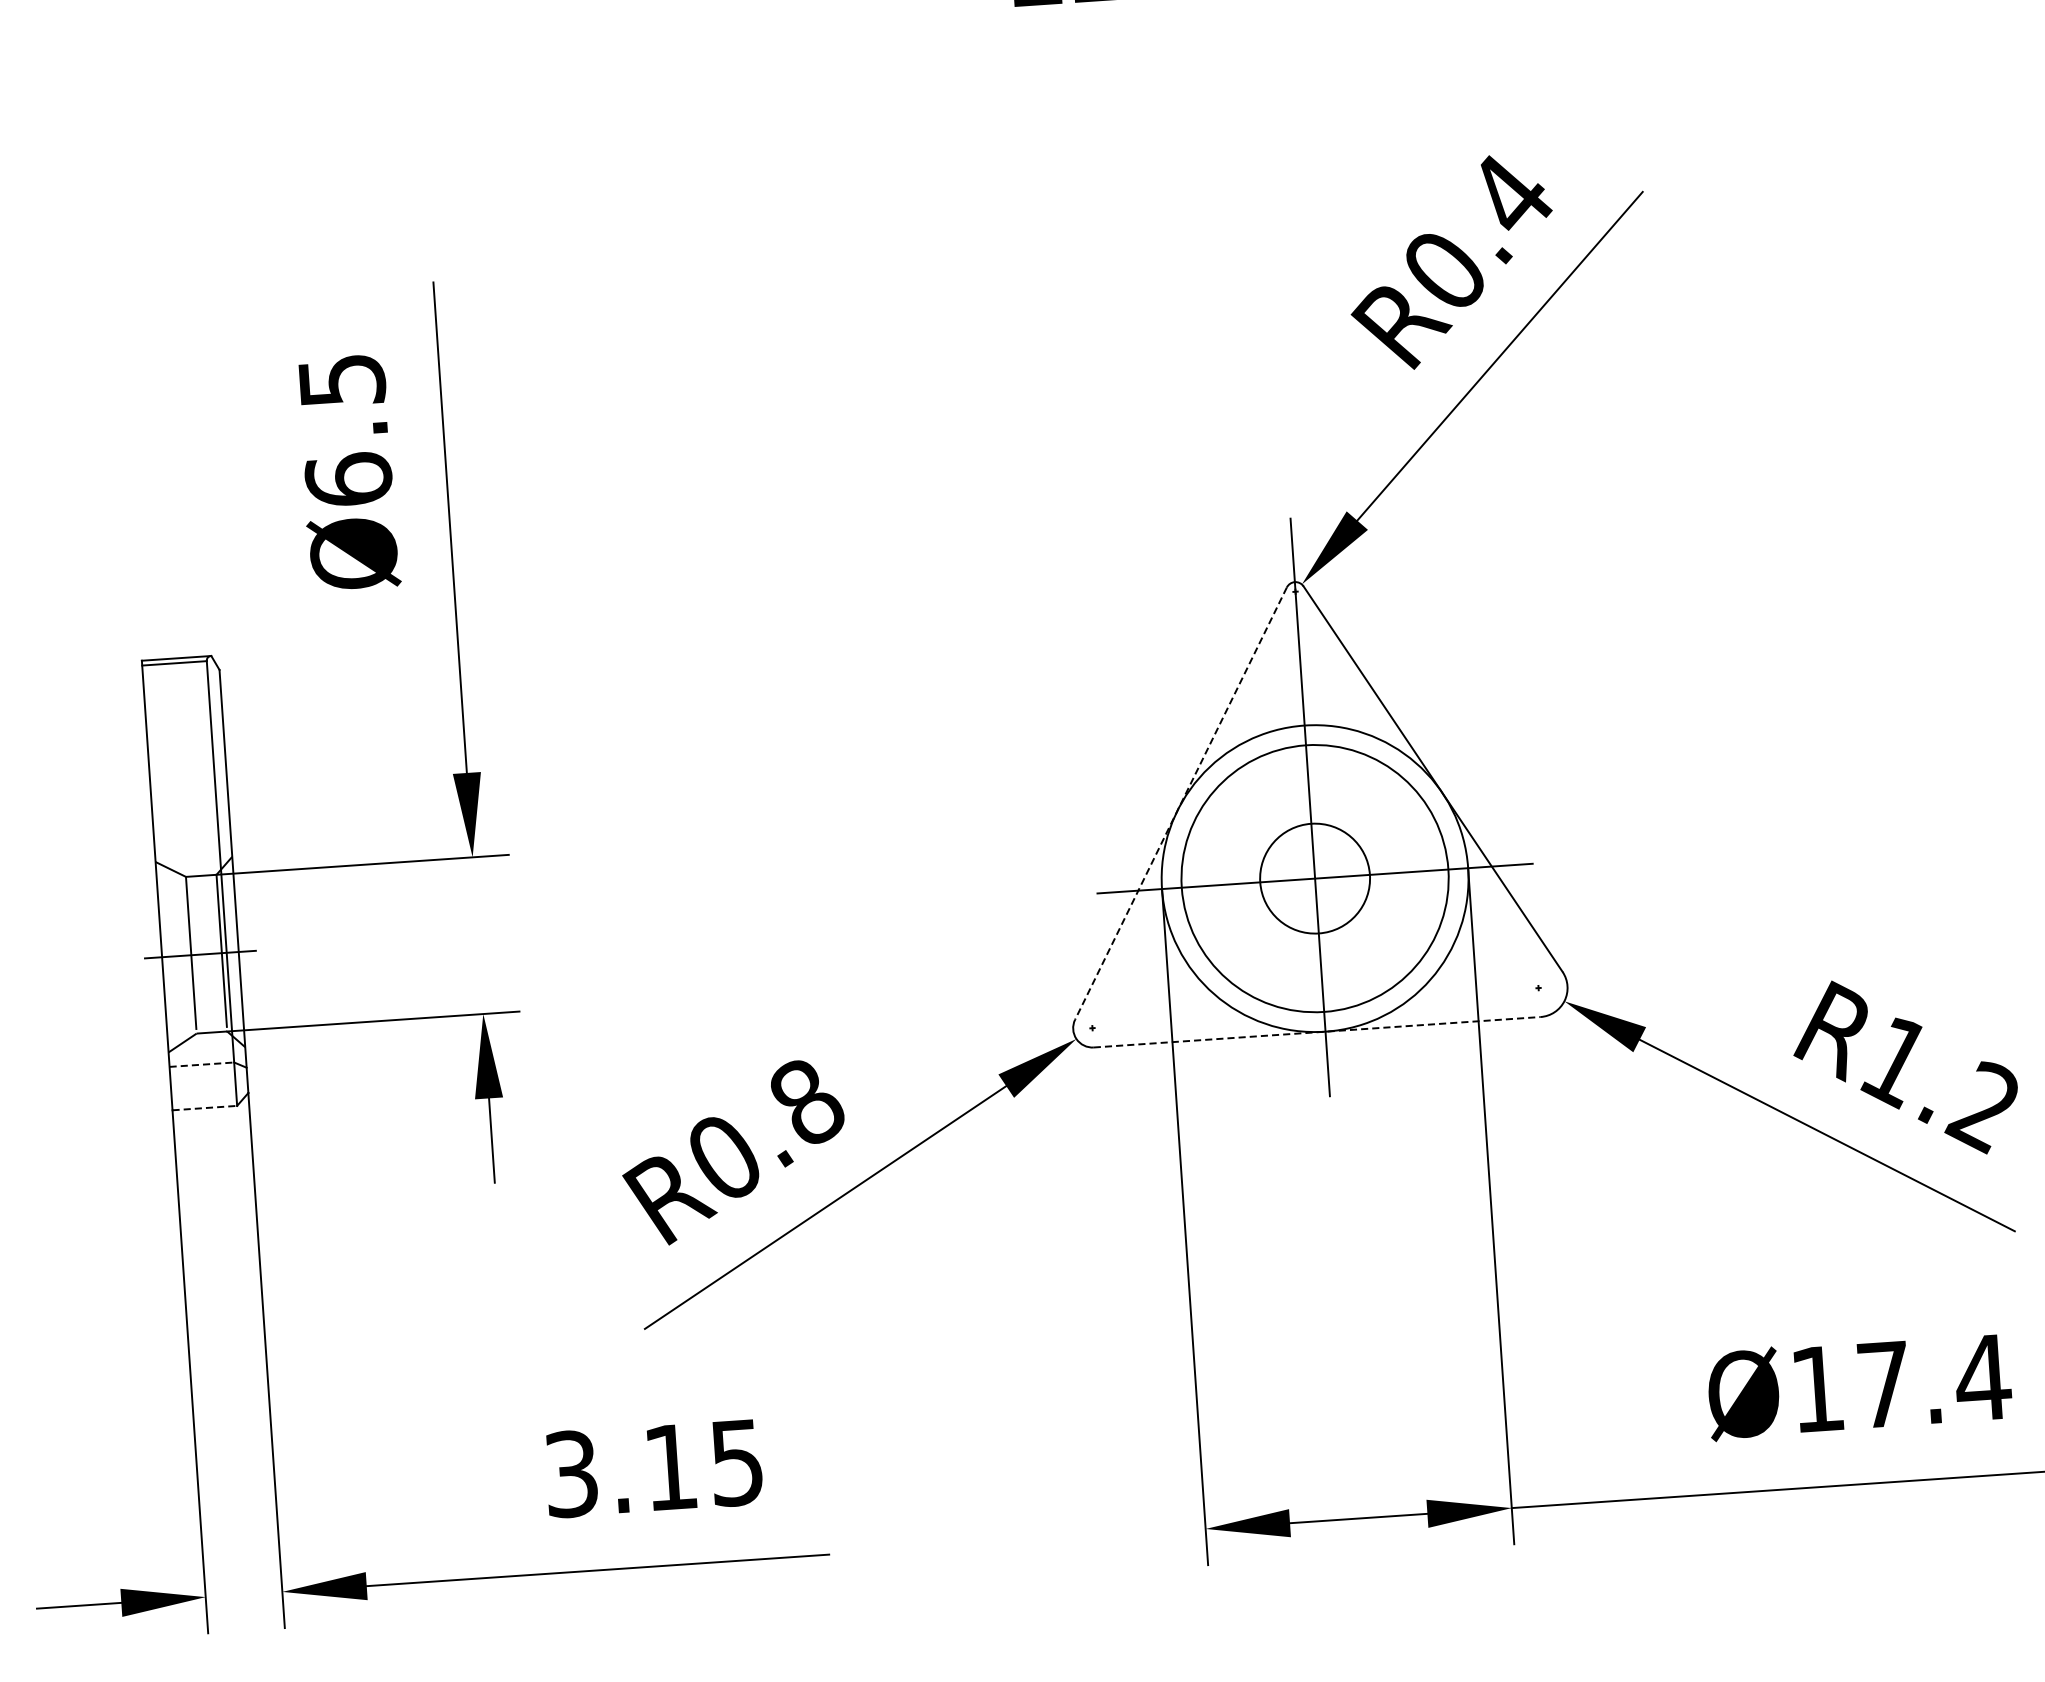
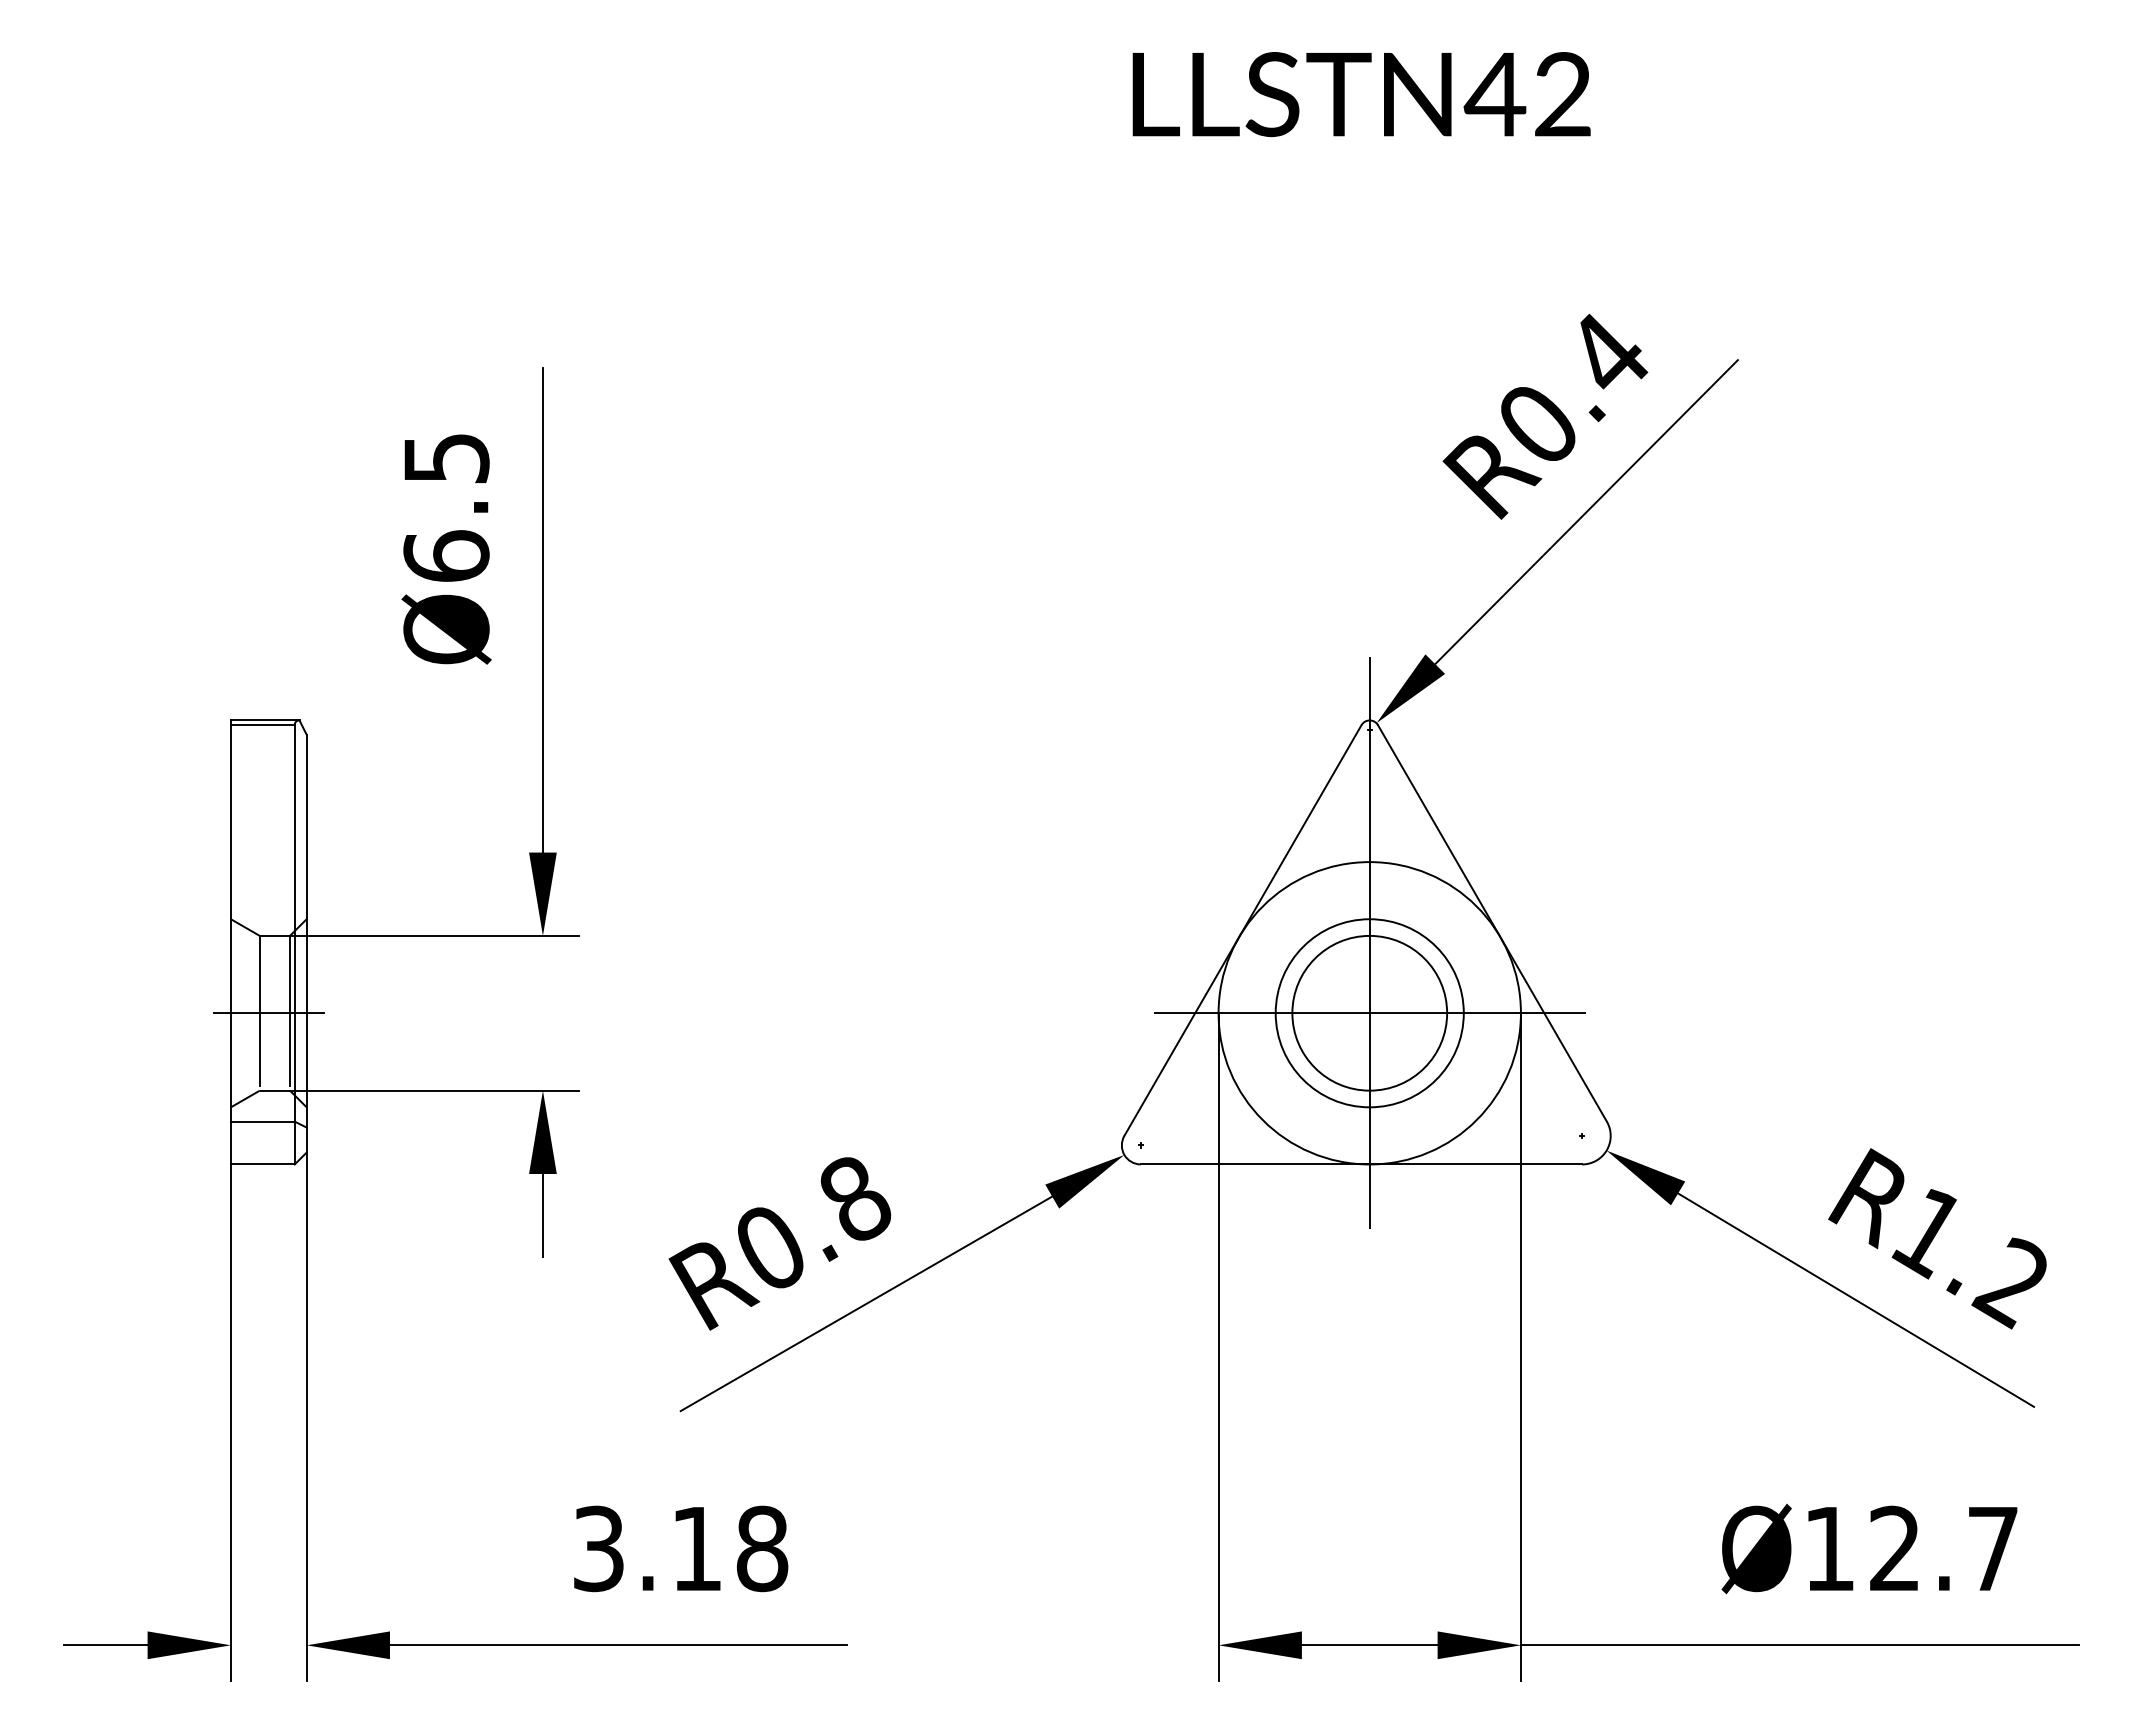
line: (1180, 803) -> (1242, 930), dashed -> solid
circle: (1314, 877) -> (1369, 1012), size x1.43
circle: (1314, 878) -> (1369, 1013), size x0.71
line: (1317, 1032) -> (1361, 1164), dashed -> solid
line: (201, 1064) -> (262, 1121), dashed -> solid
line: (204, 1108) -> (262, 1164), dashed -> solid
text: (1934, 1379) -> (1945, 1547), Ø17.4 -> Ø12.7
text: (737, 1462) -> (762, 1548), 3.15 -> 3.18

